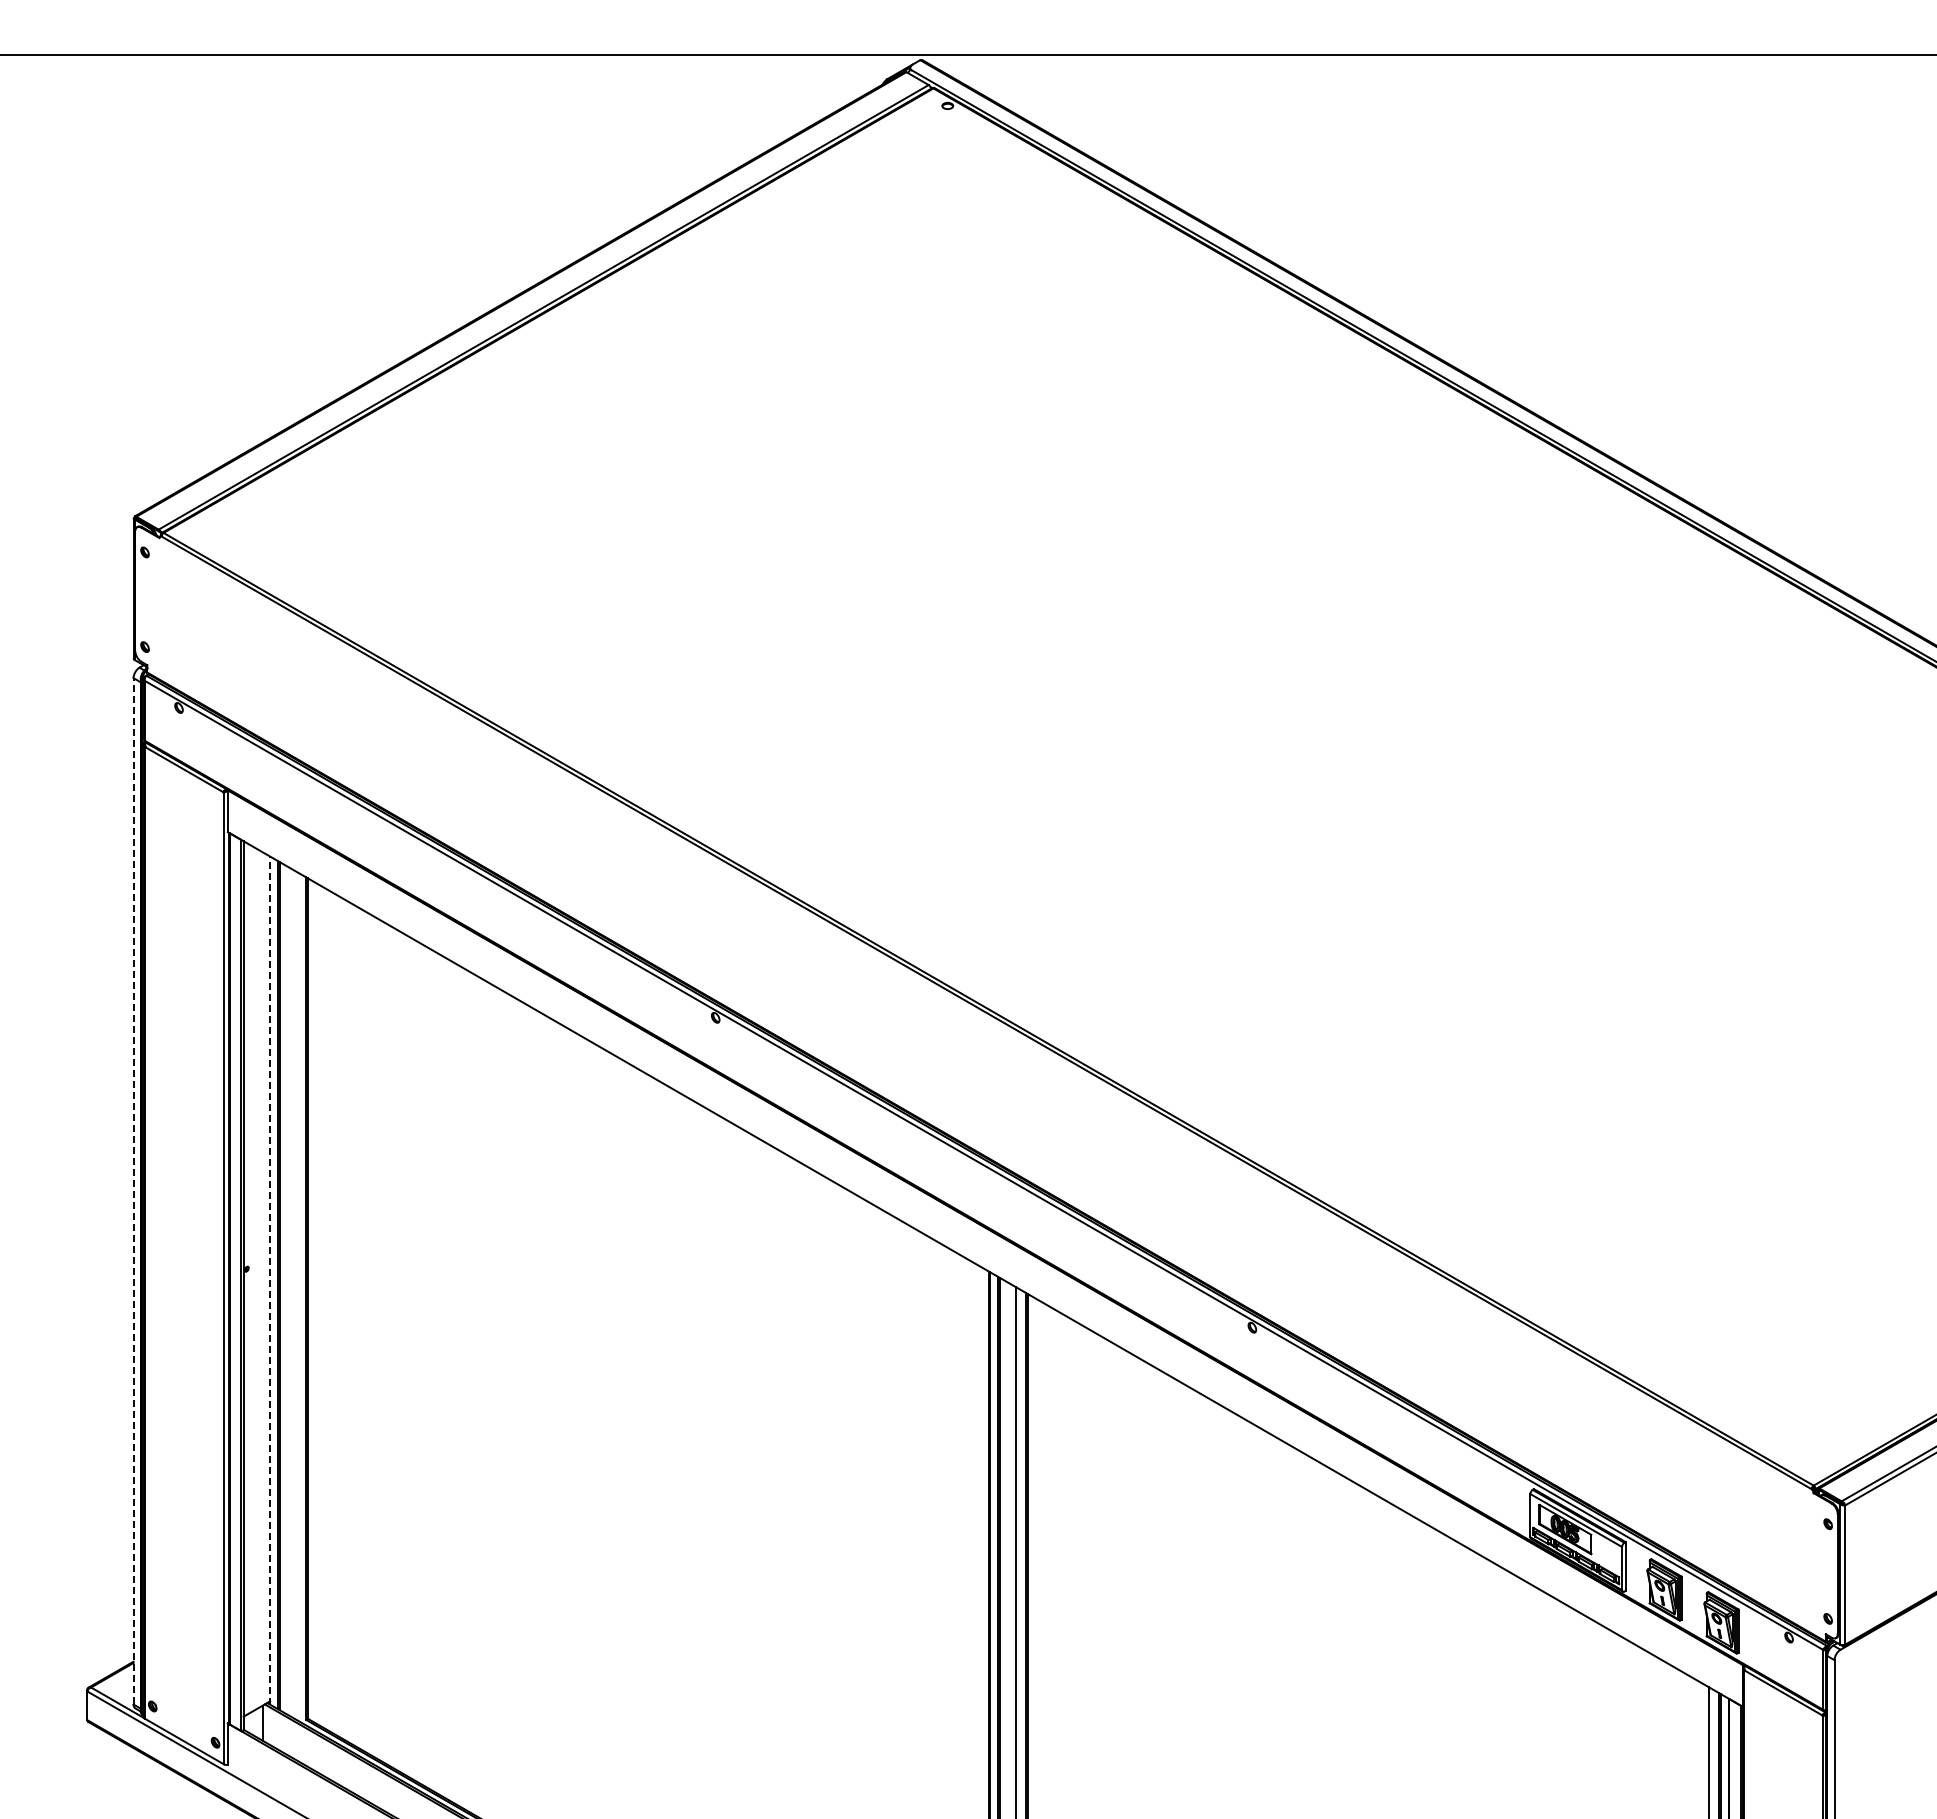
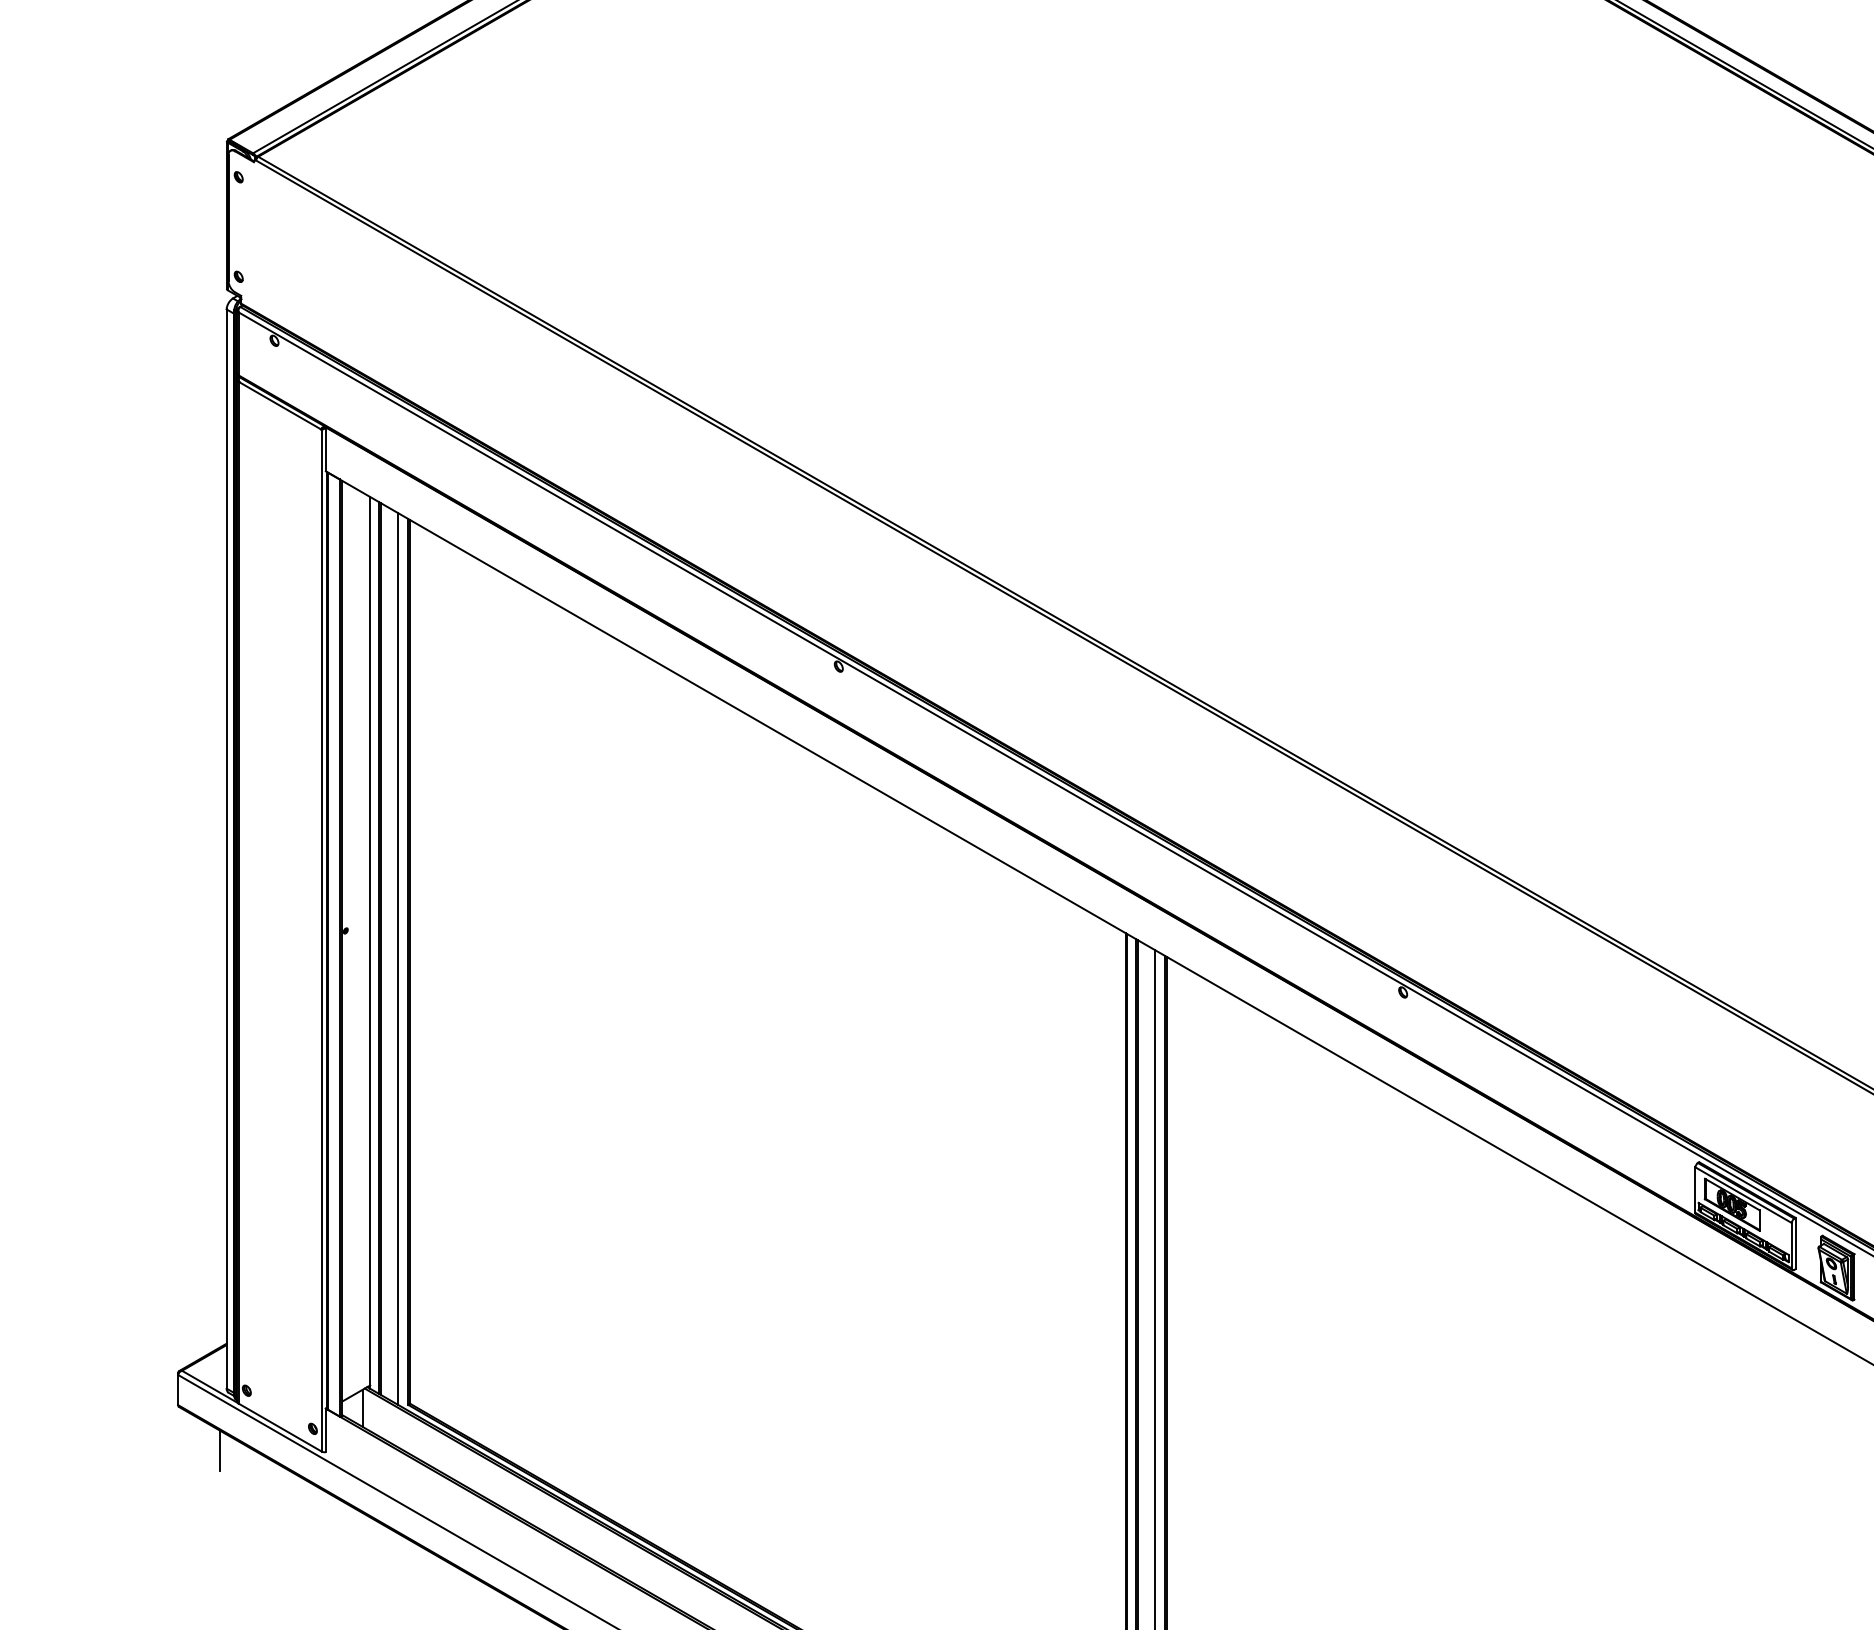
line: (133, 1190) -> (226, 848), dashed -> solid
line: (270, 1280) -> (370, 942), dashed -> solid
line: (296, 1295) -> (398, 958), added
line: (127, 1763) -> (220, 1450), added

